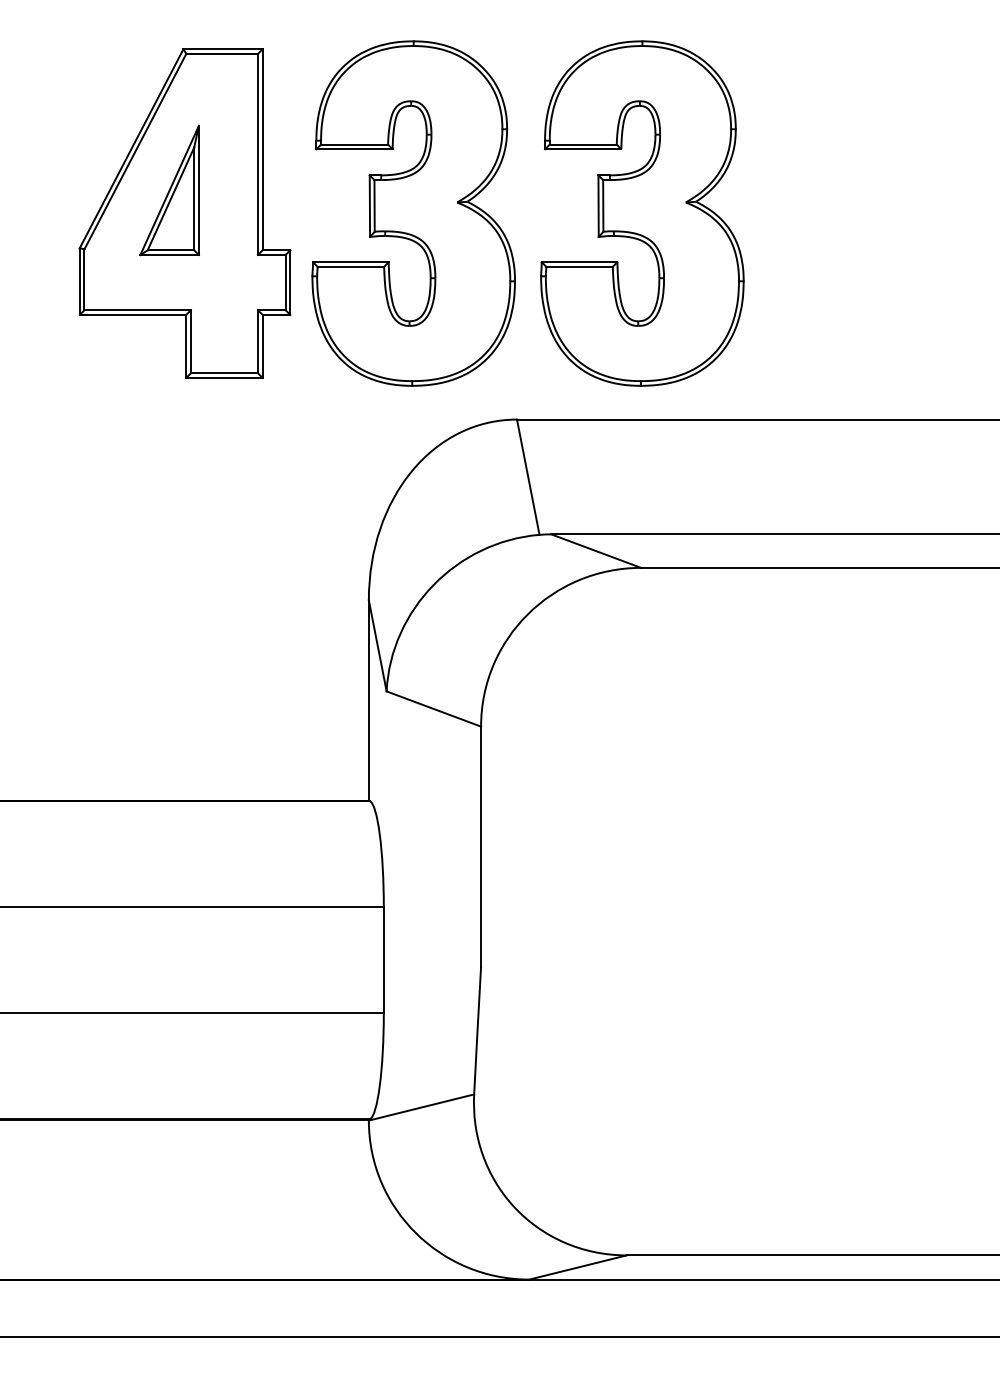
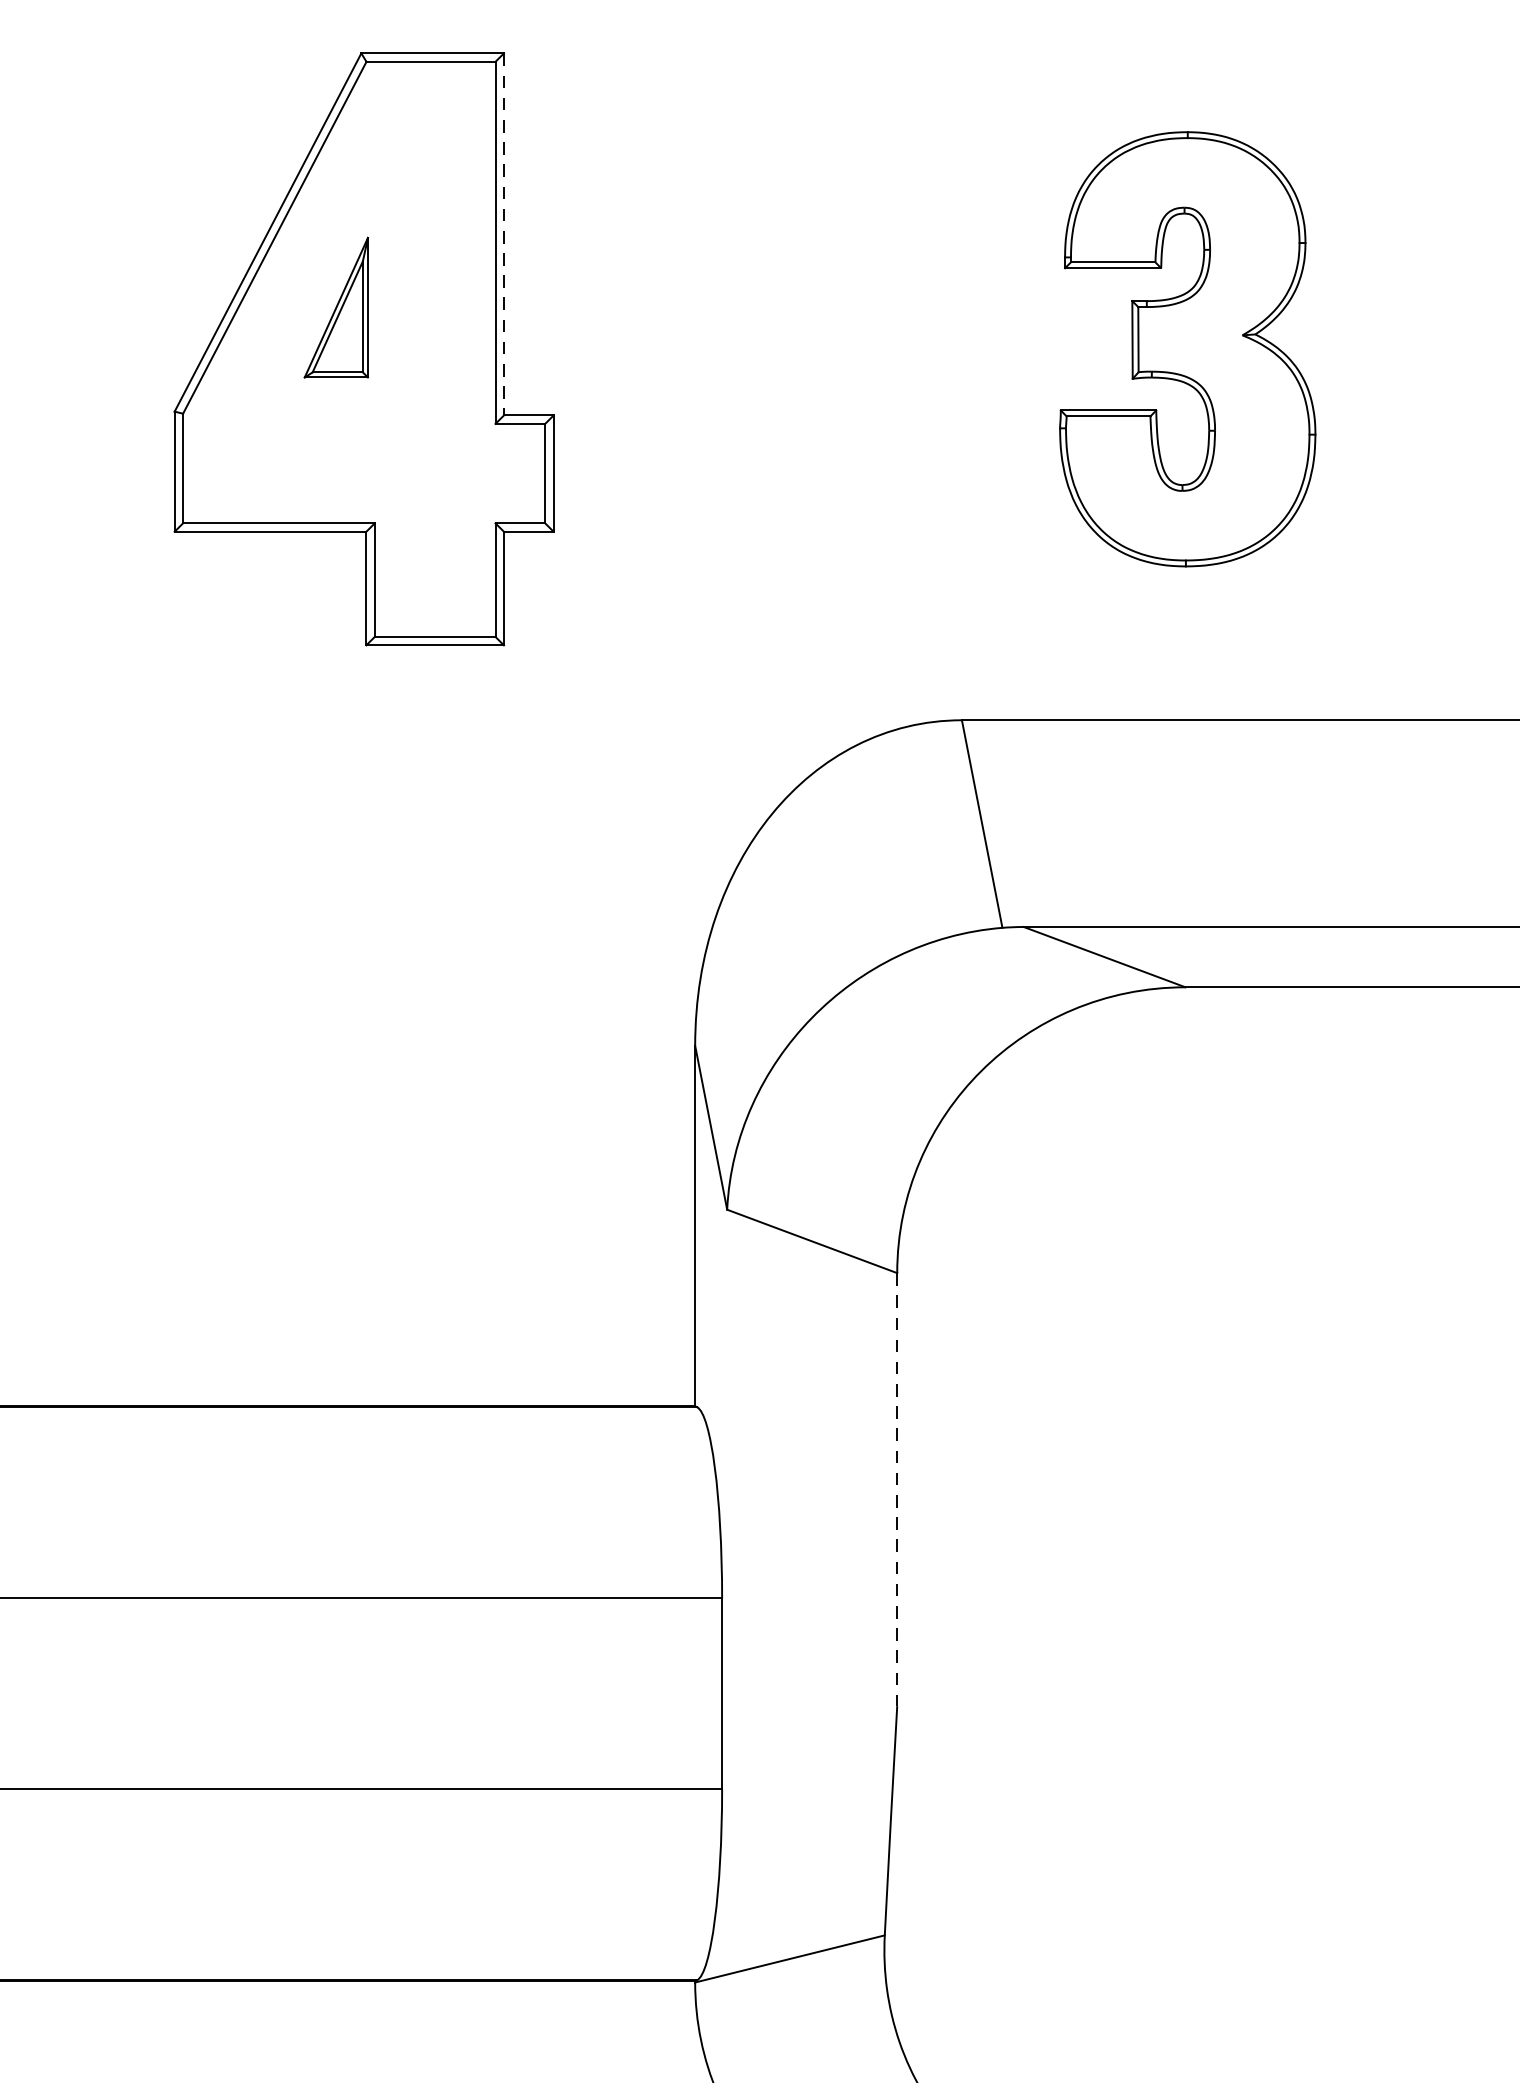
line: (262, 149) -> (503, 233), solid -> dashed
part: (169, 190) -> (336, 307), size x0.6
part: (413, 213) -> (775, 349), removed
part: (642, 213) -> (1187, 349), size x0.7
line: (481, 847) -> (897, 1490), solid -> dashed

